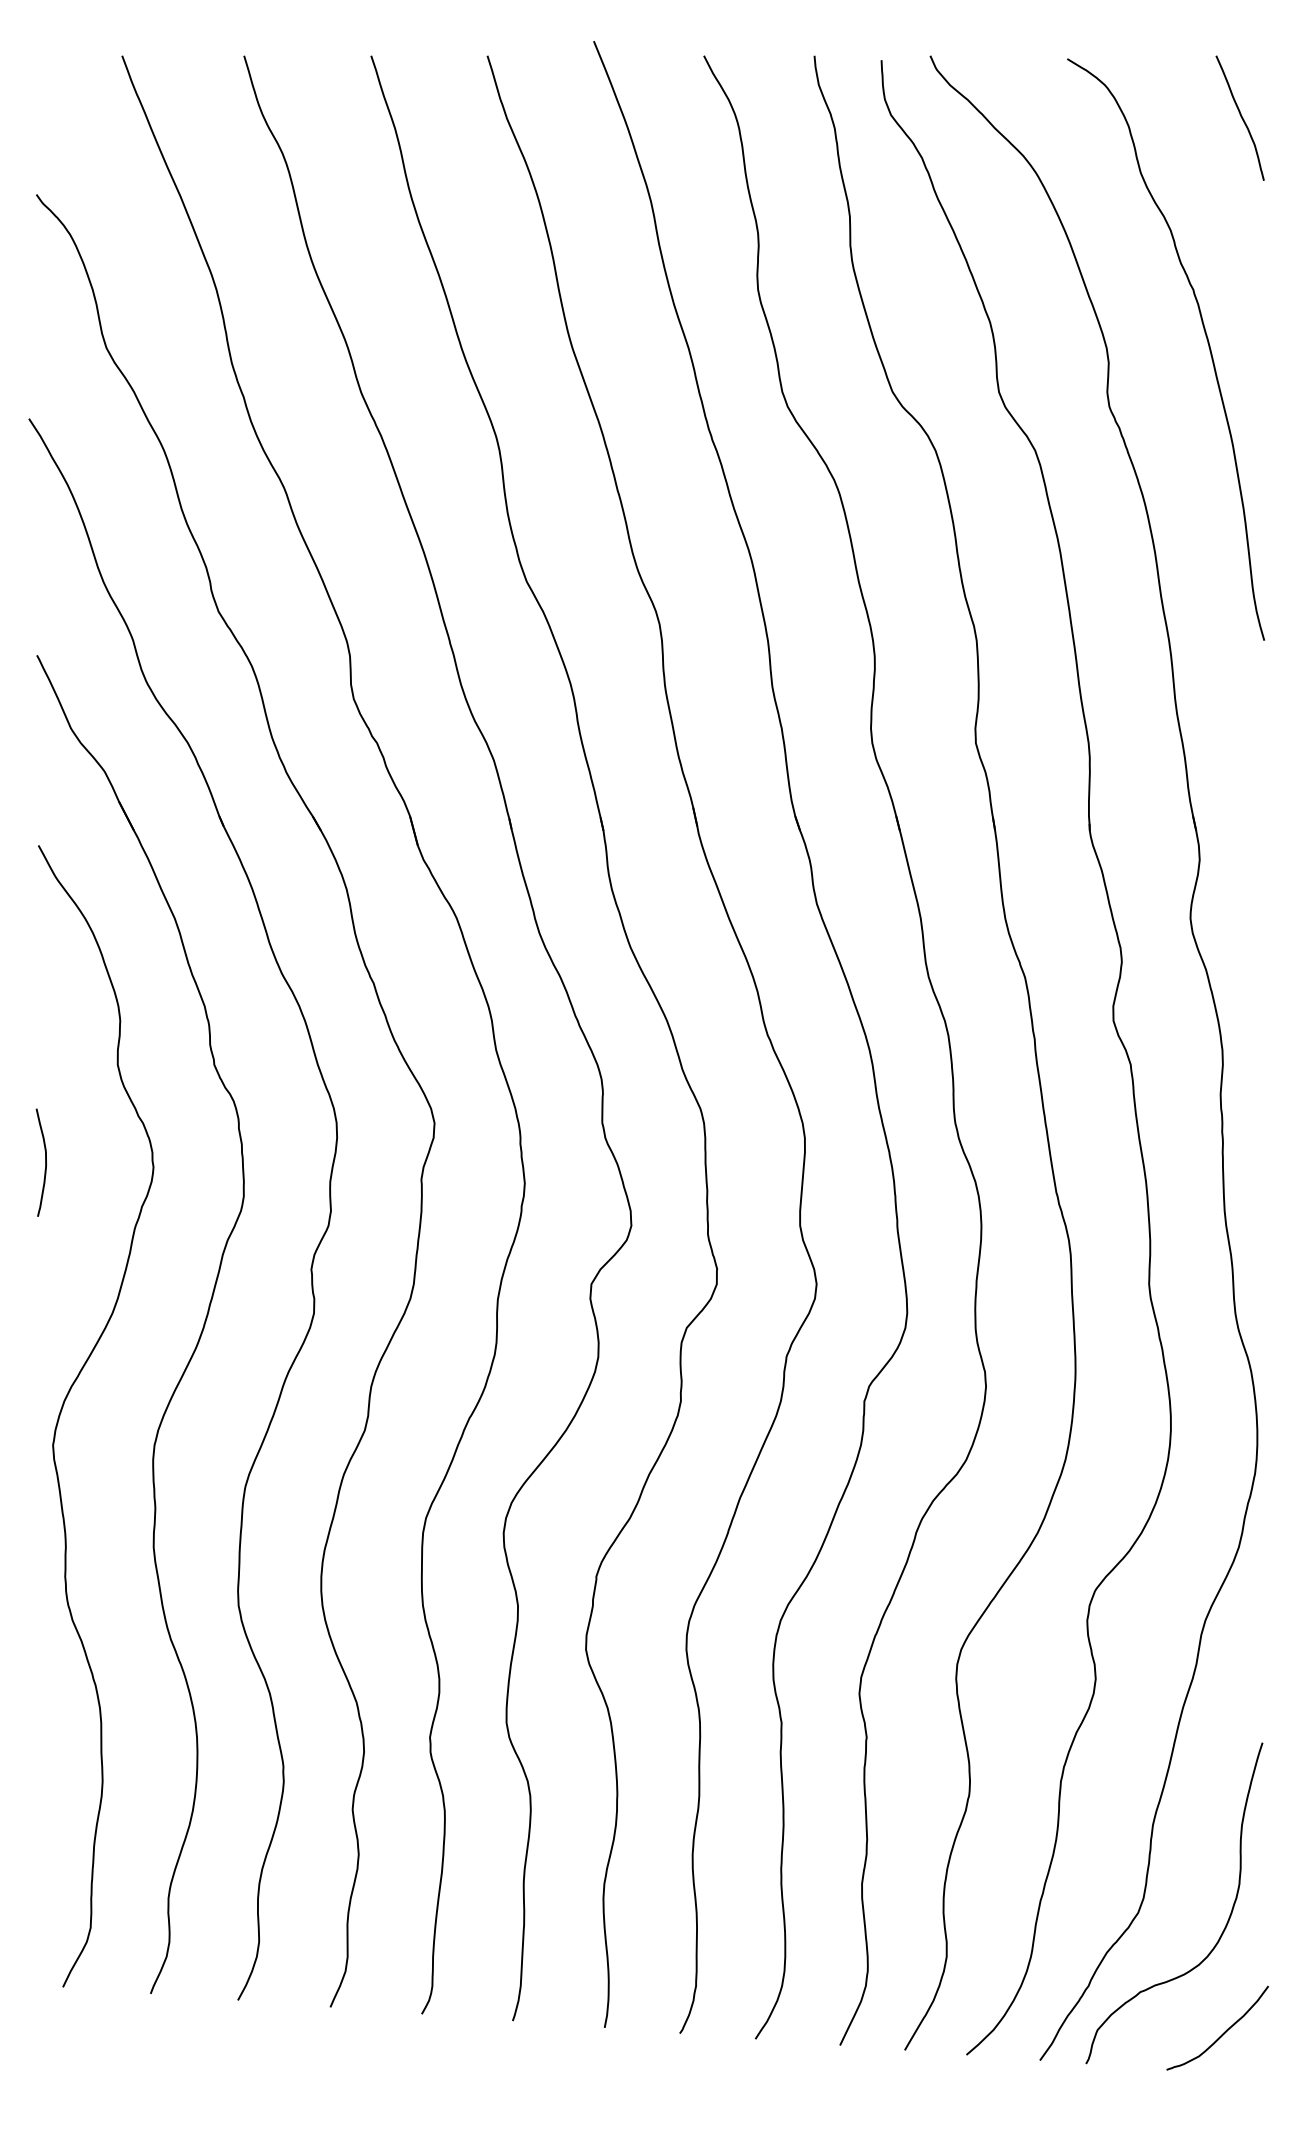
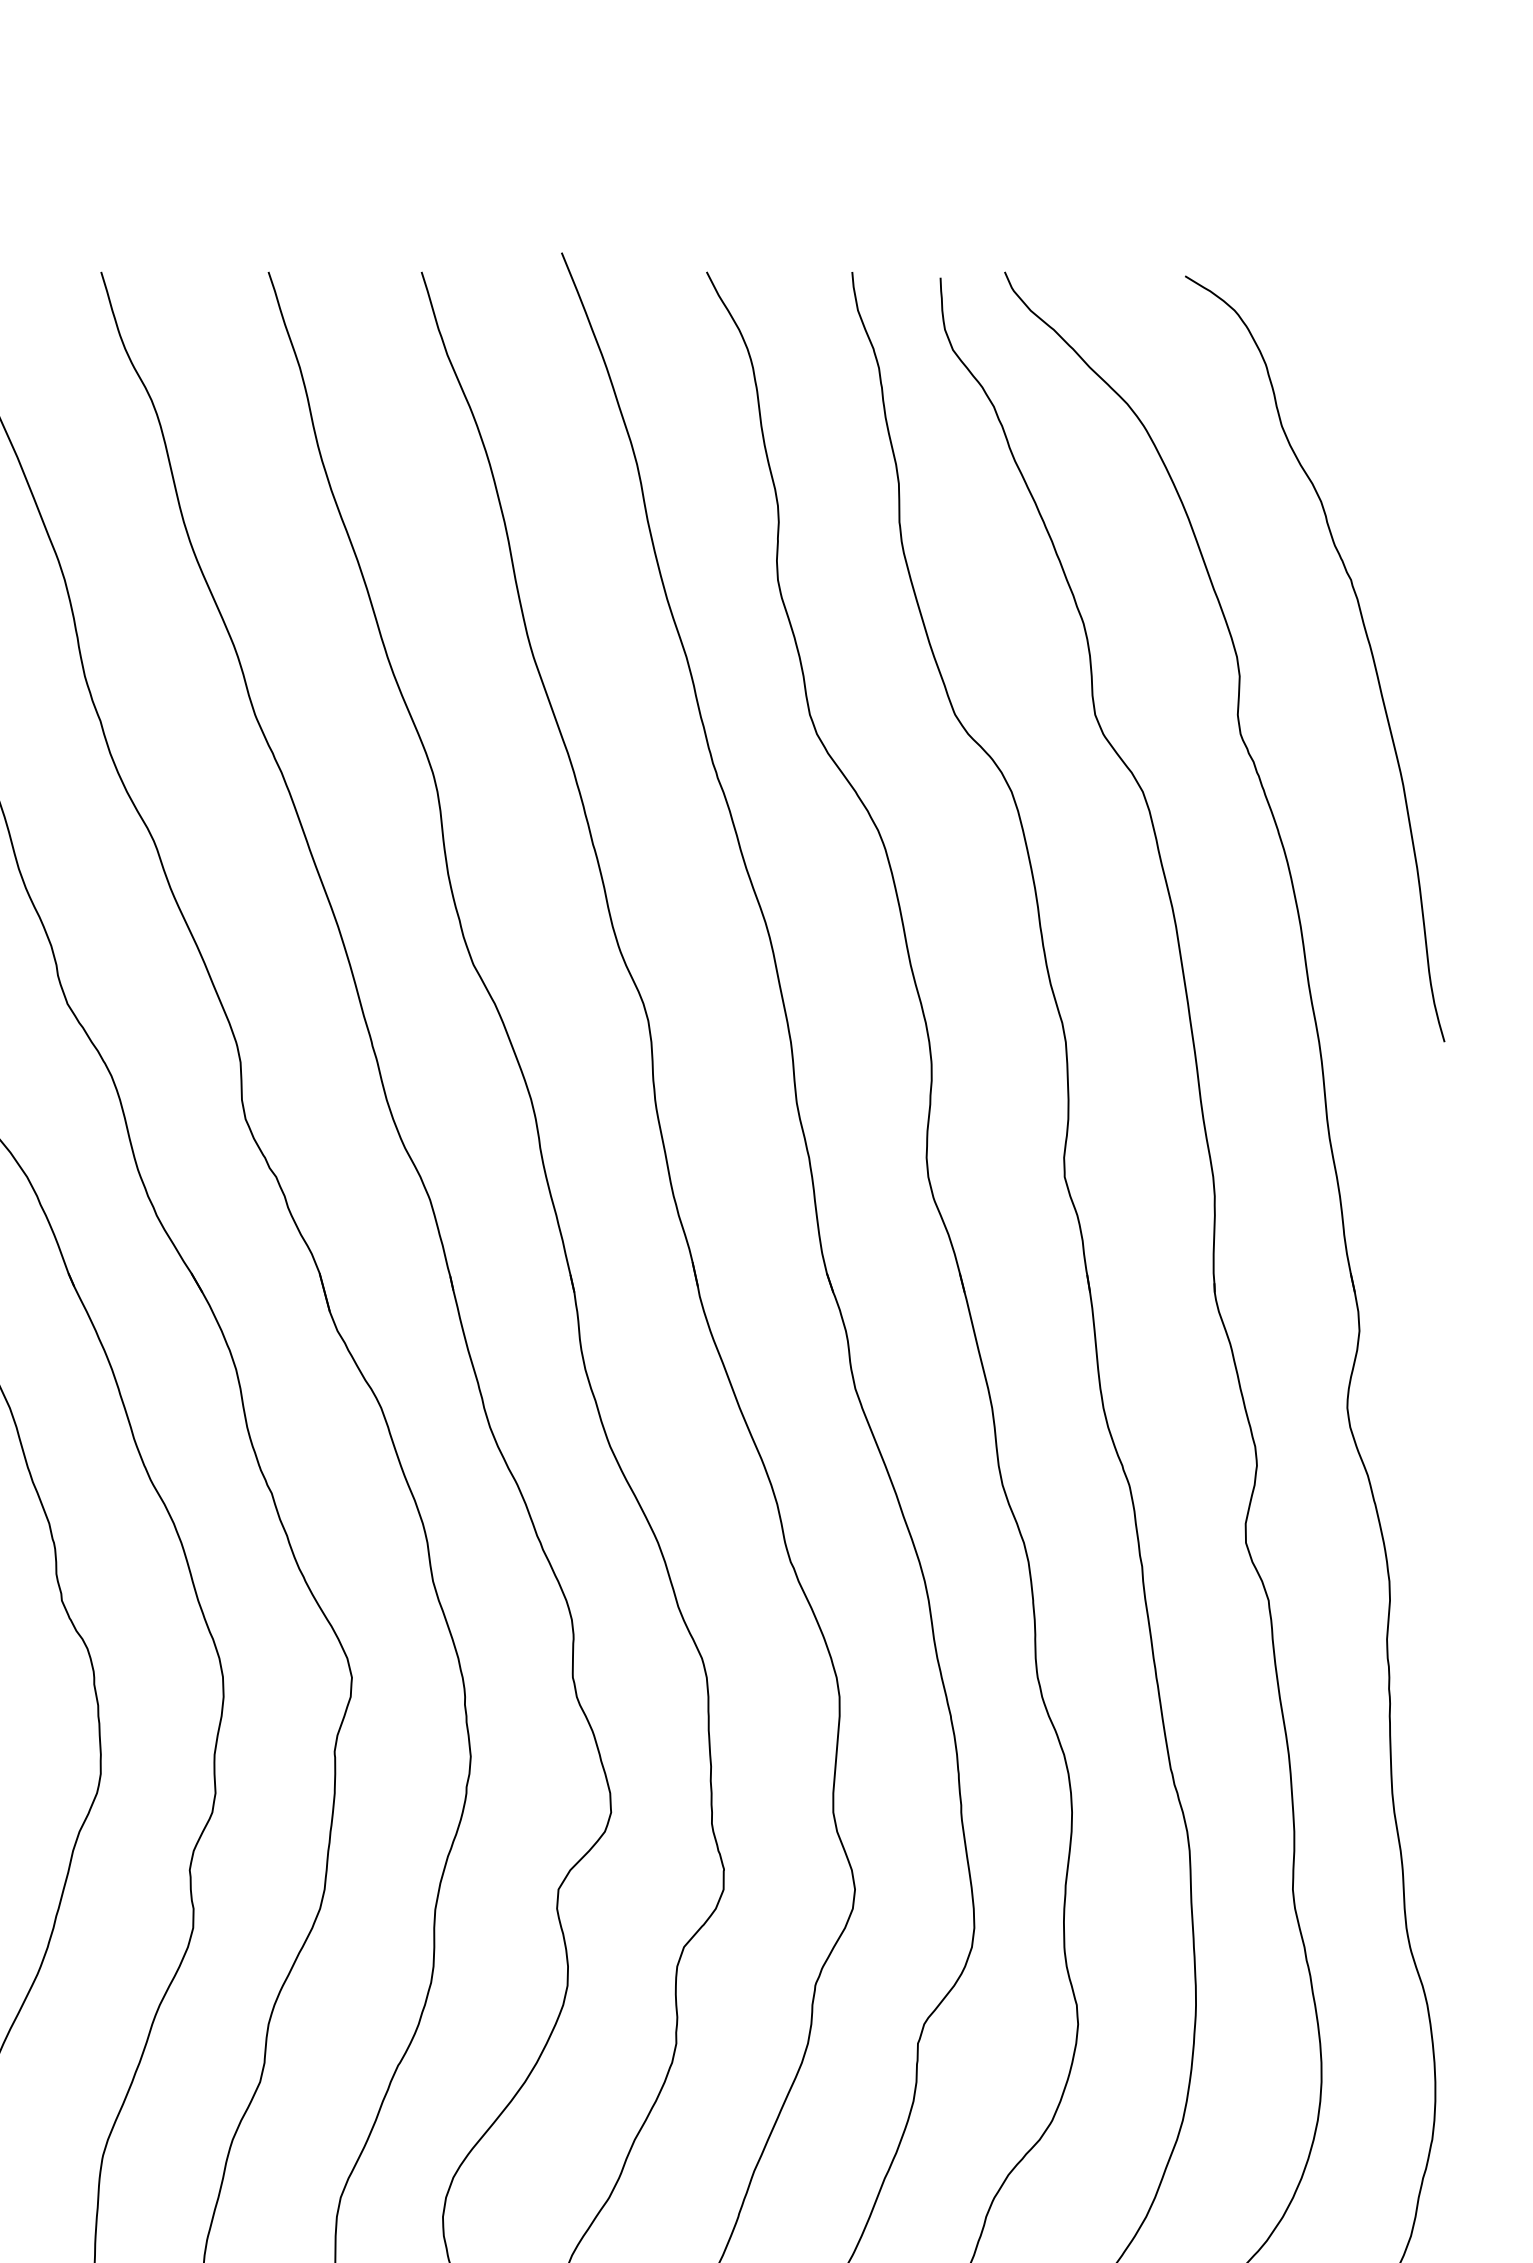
curve: (1240, 116) -> (1413, 351), removed

